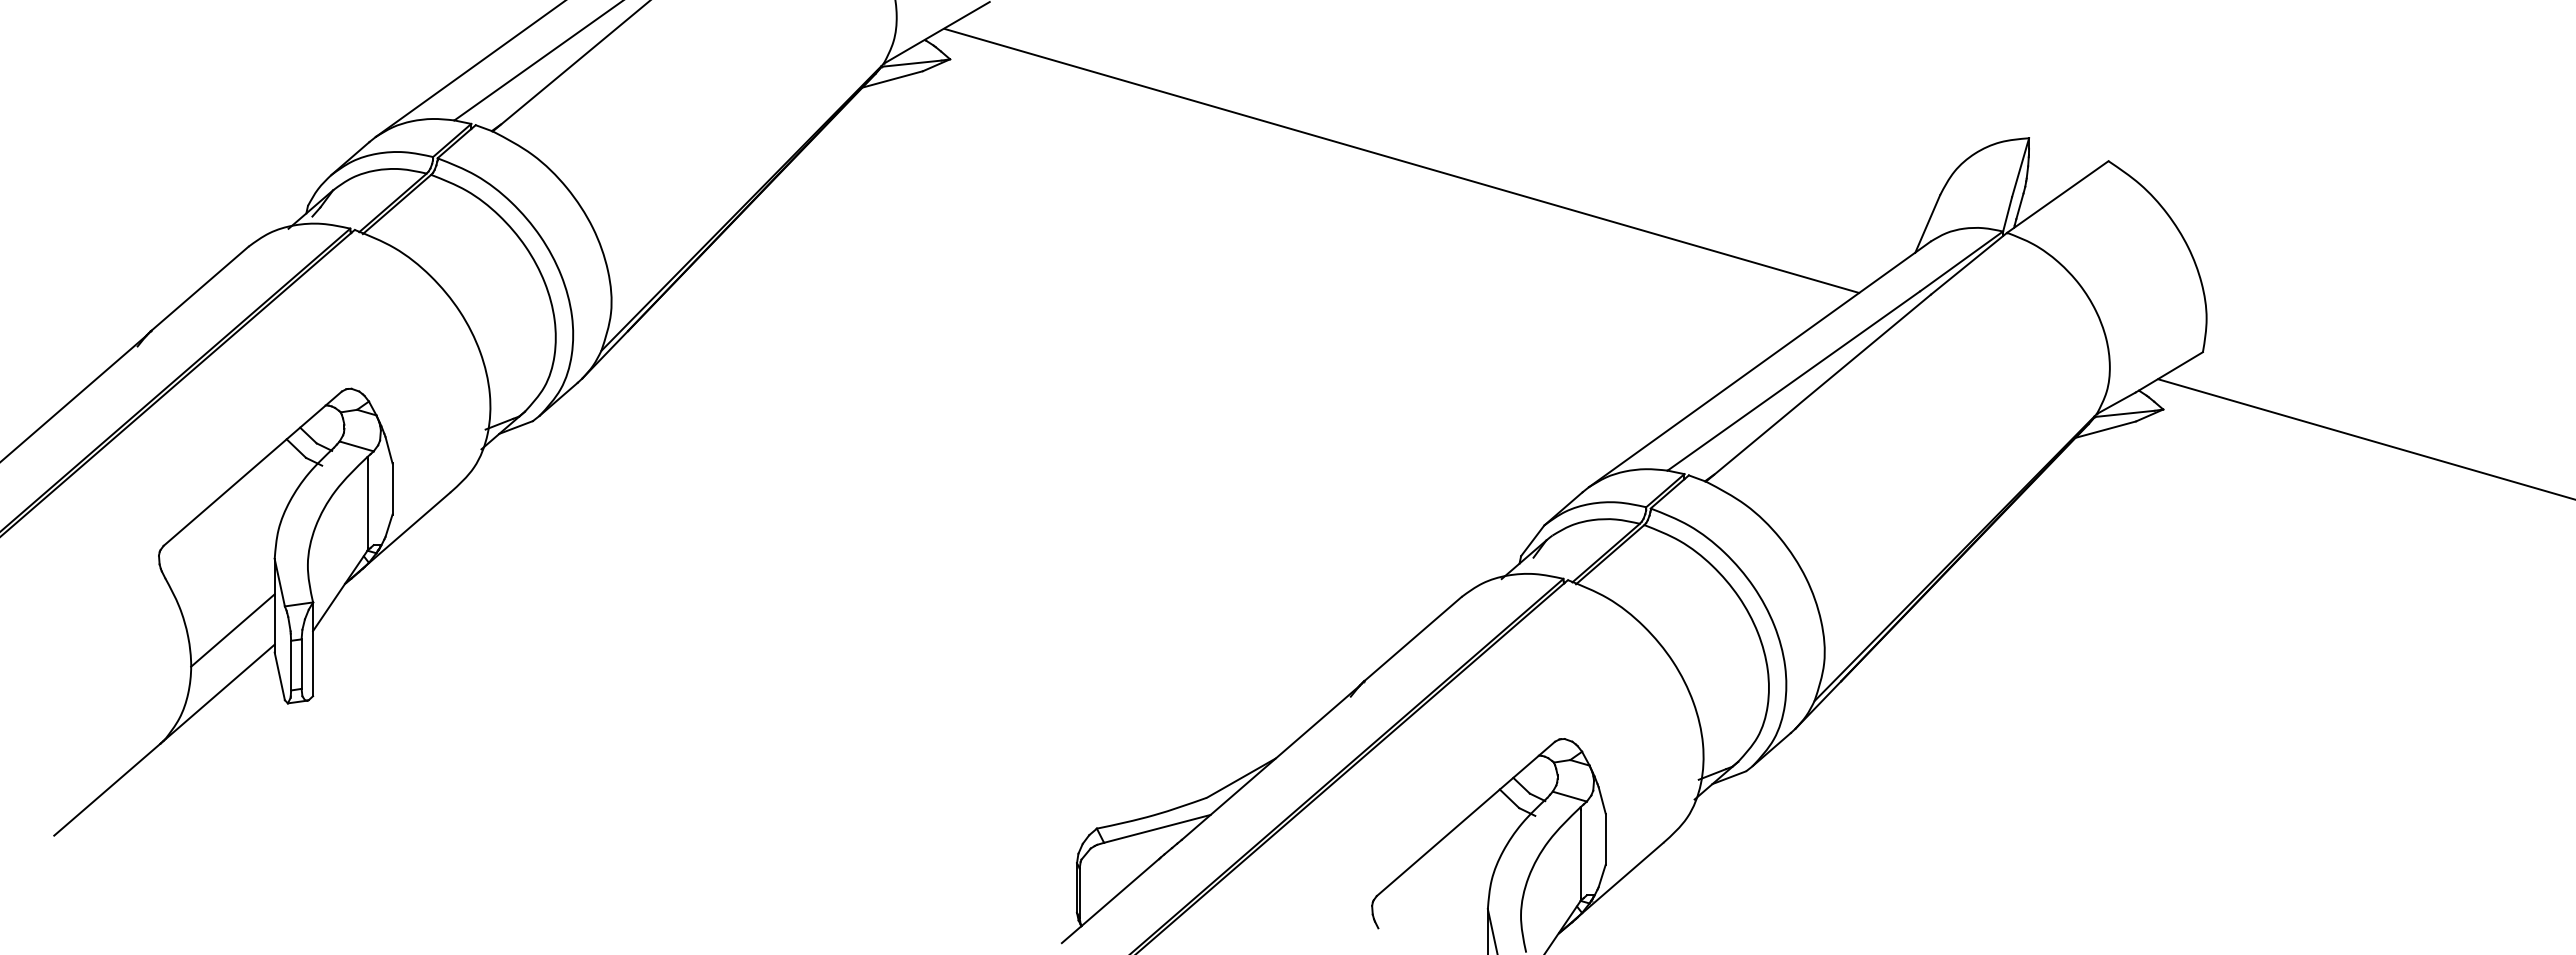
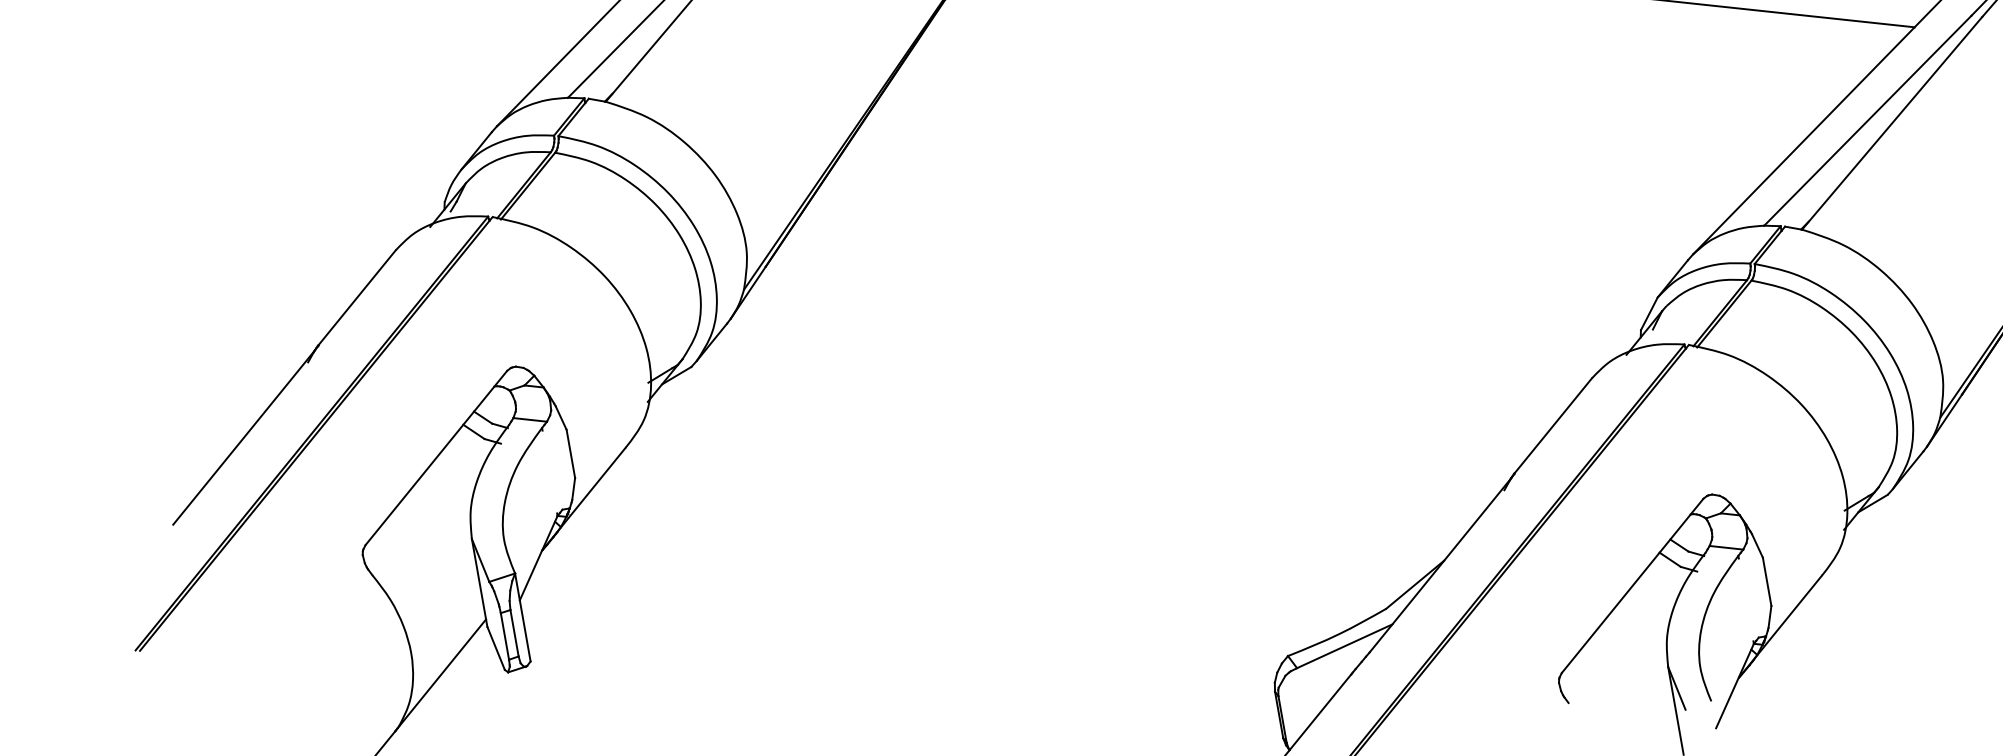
line: (367, 503) -> (549, 471), removed
line: (232, 630) -> (444, 613), removed
line: (1580, 854) -> (1746, 600), removed

